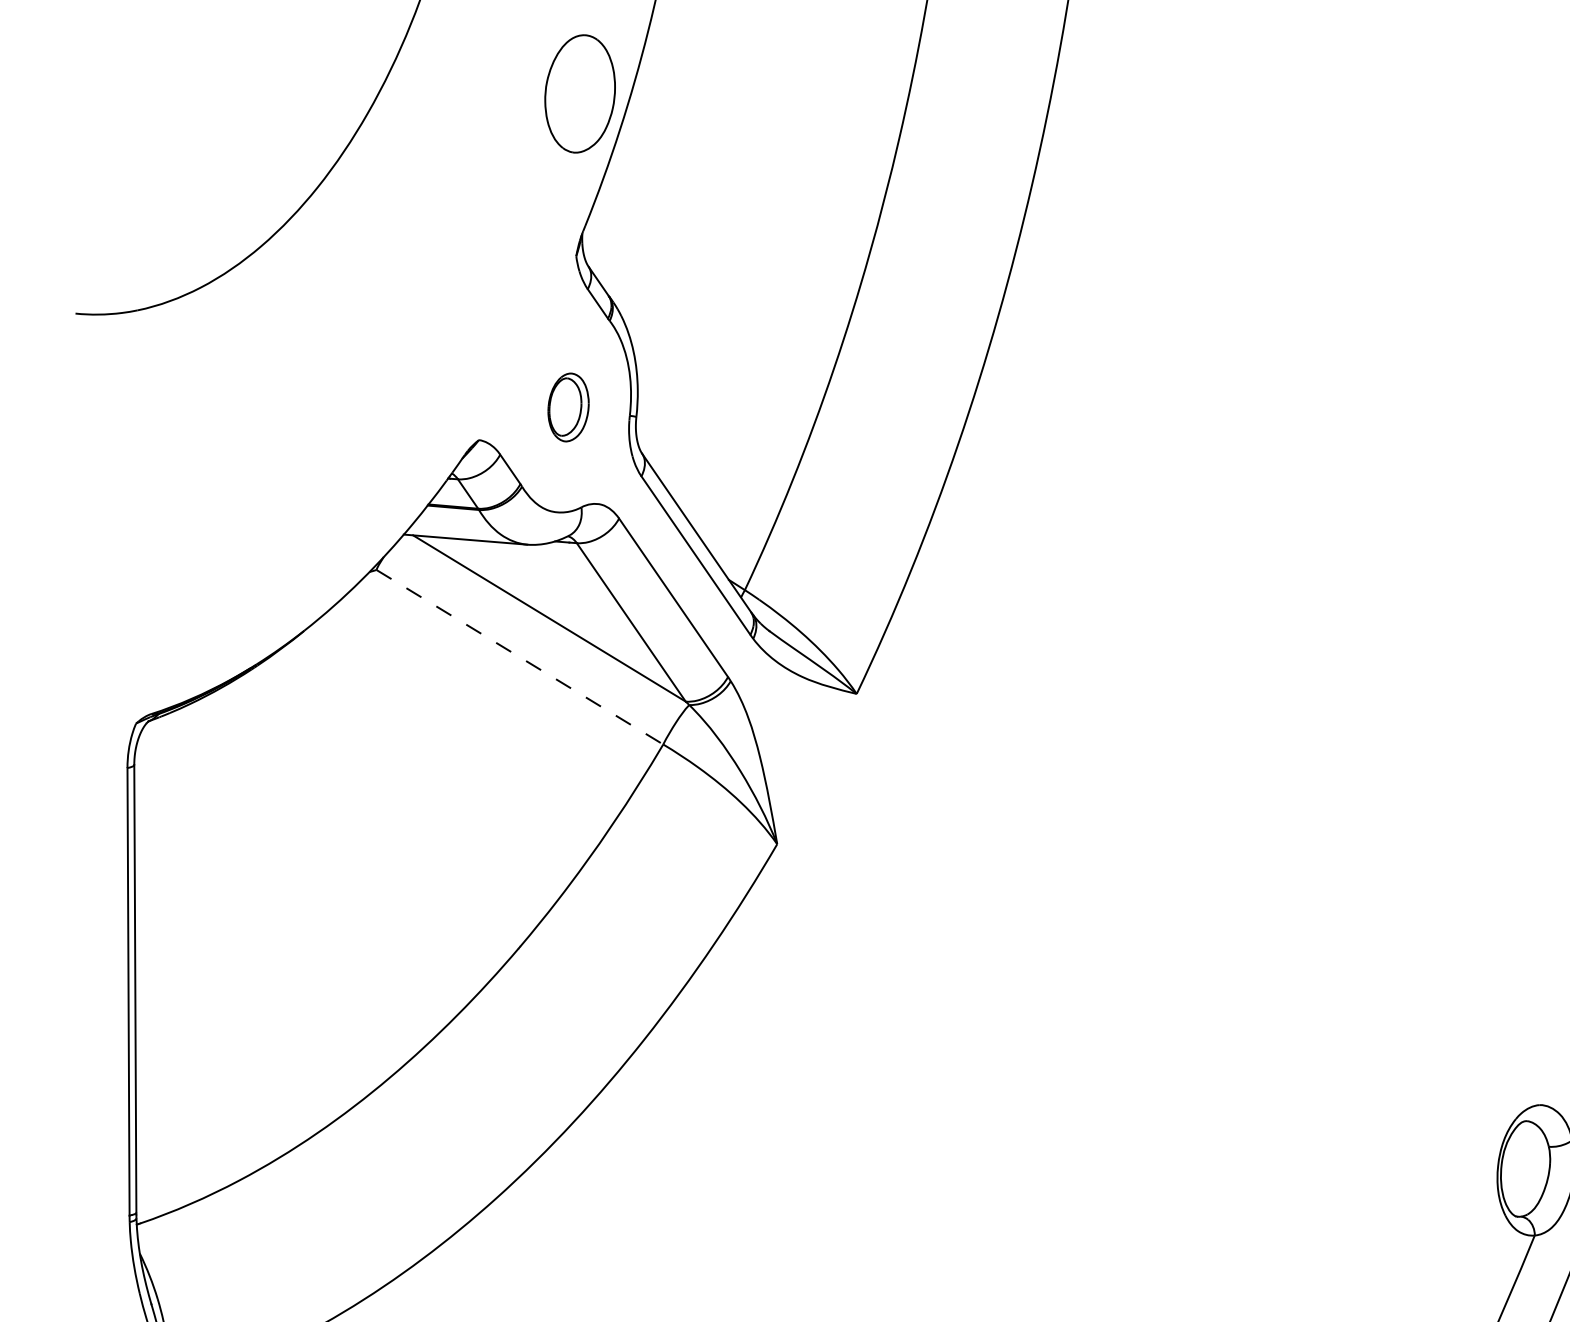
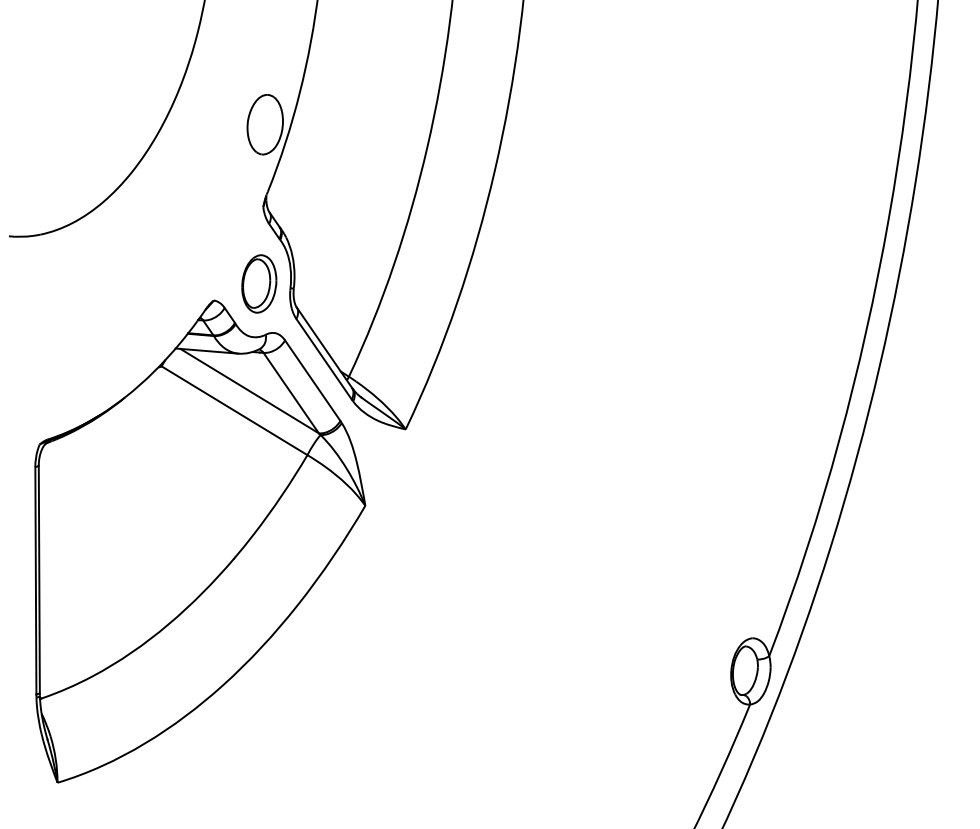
part: (568, 406) -> (259, 283), size x1.67
line: (521, 658) -> (235, 411), dashed -> solid

